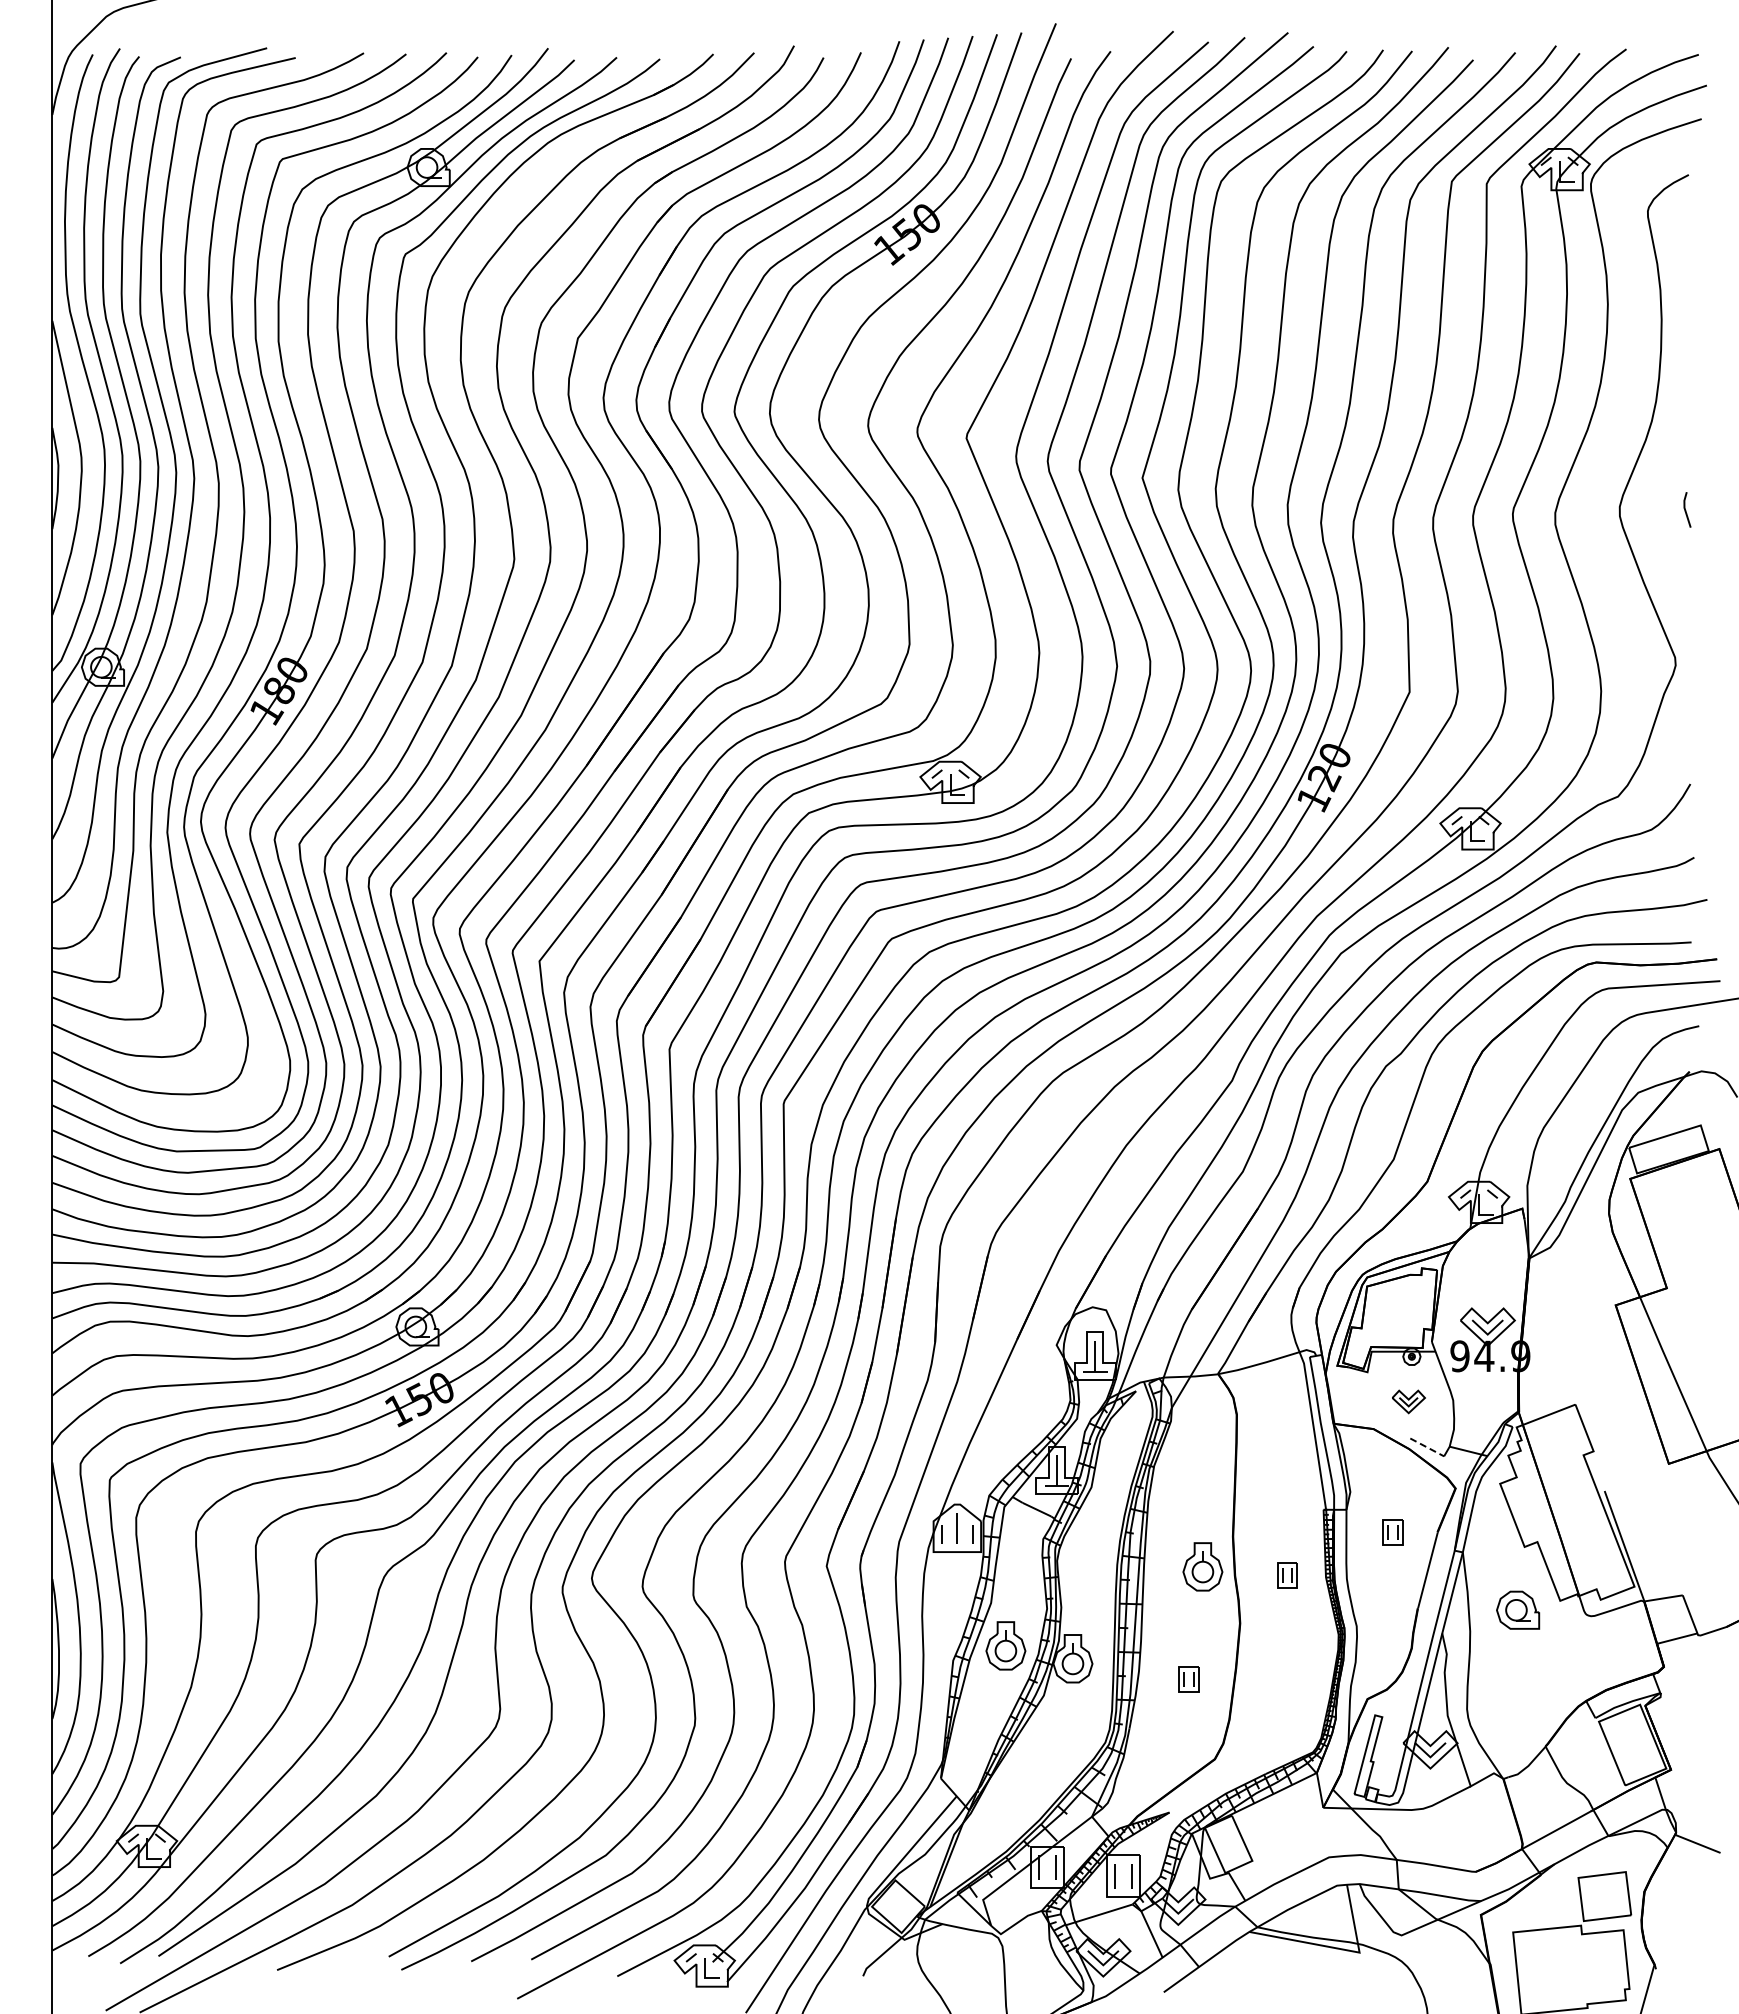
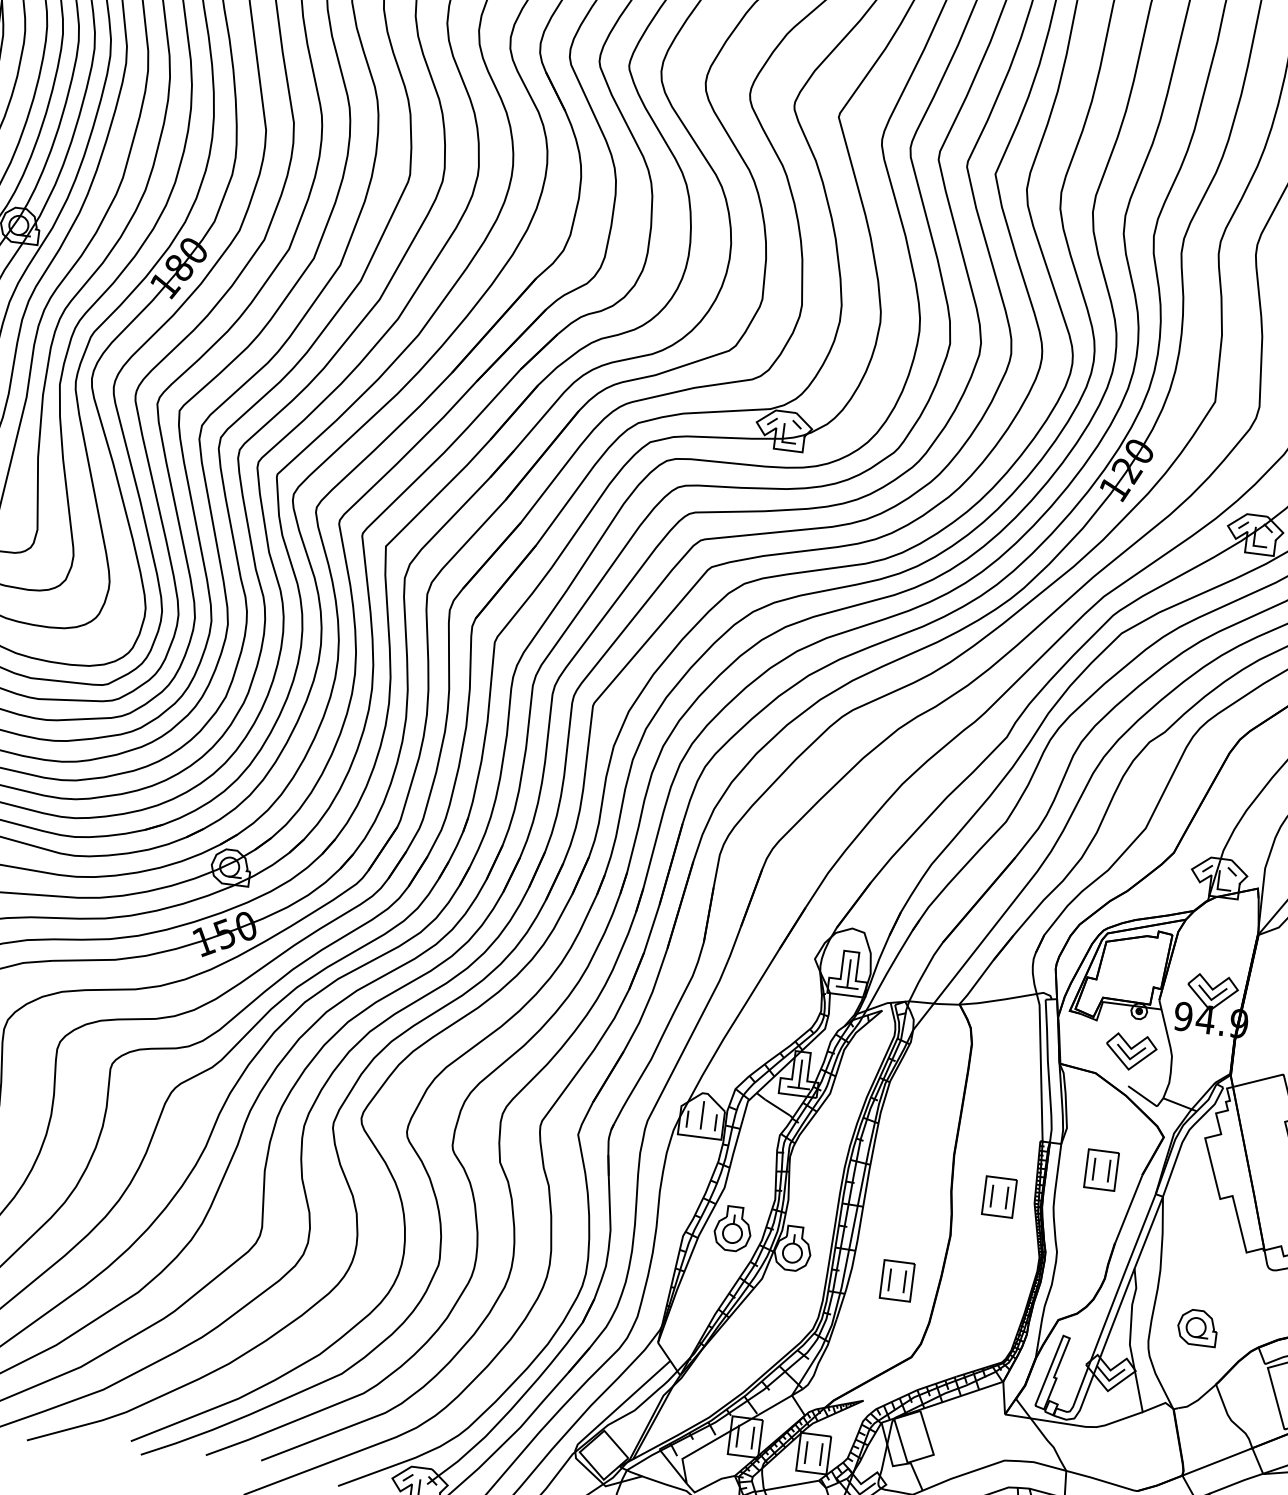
part: (1408, 1401) -> (1130, 1052), size x1.67
line: (1427, 1447) -> (1142, 1096), dashed -> solid
part: (1393, 1532) -> (1101, 1170), size x1.67
part: (1202, 1566) -> (922, 1179), removed
part: (1287, 1575) -> (999, 1197), size x1.67
part: (1518, 1609) -> (1198, 1327), moved
part: (1189, 1679) -> (897, 1281), size x1.67

